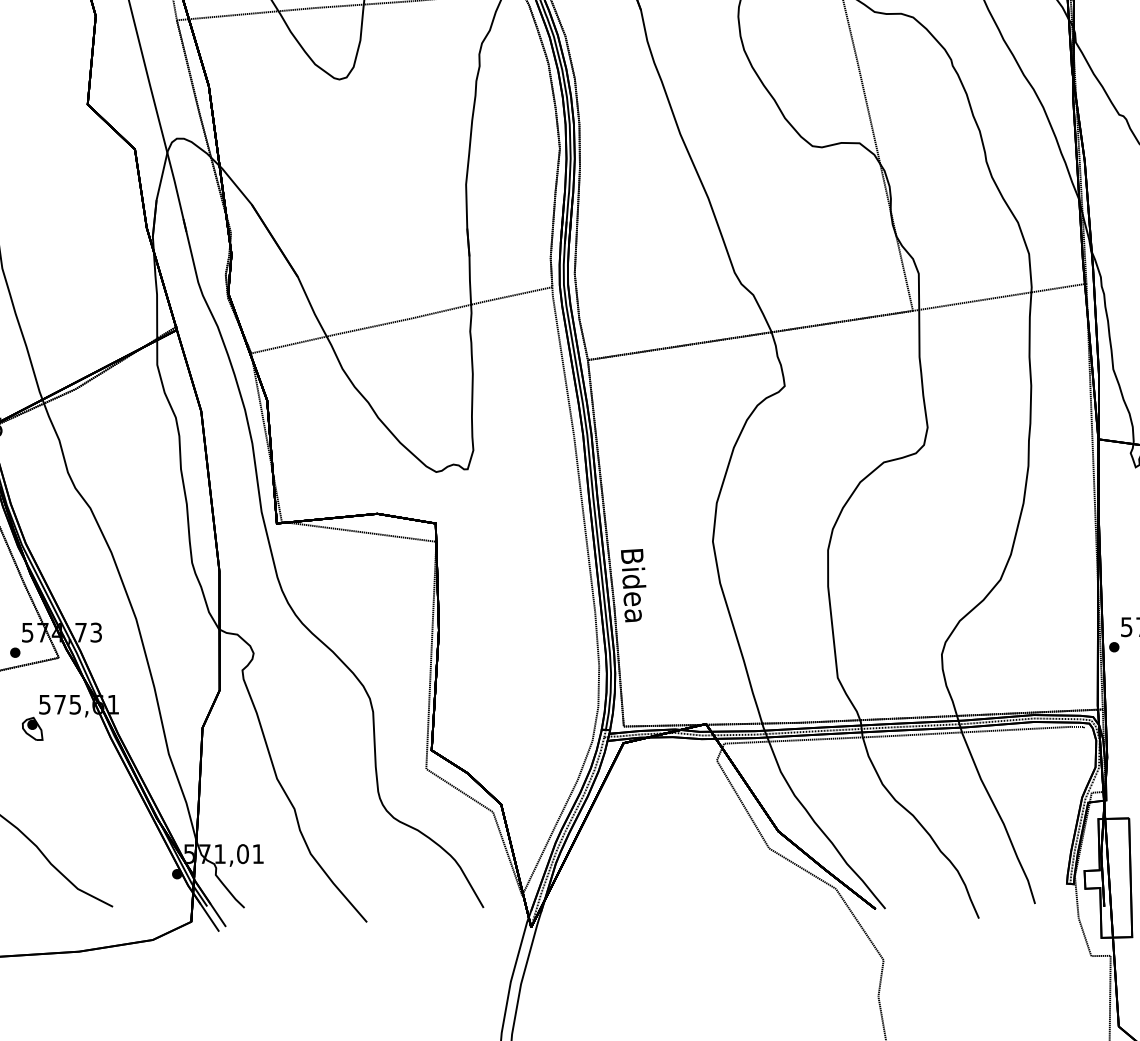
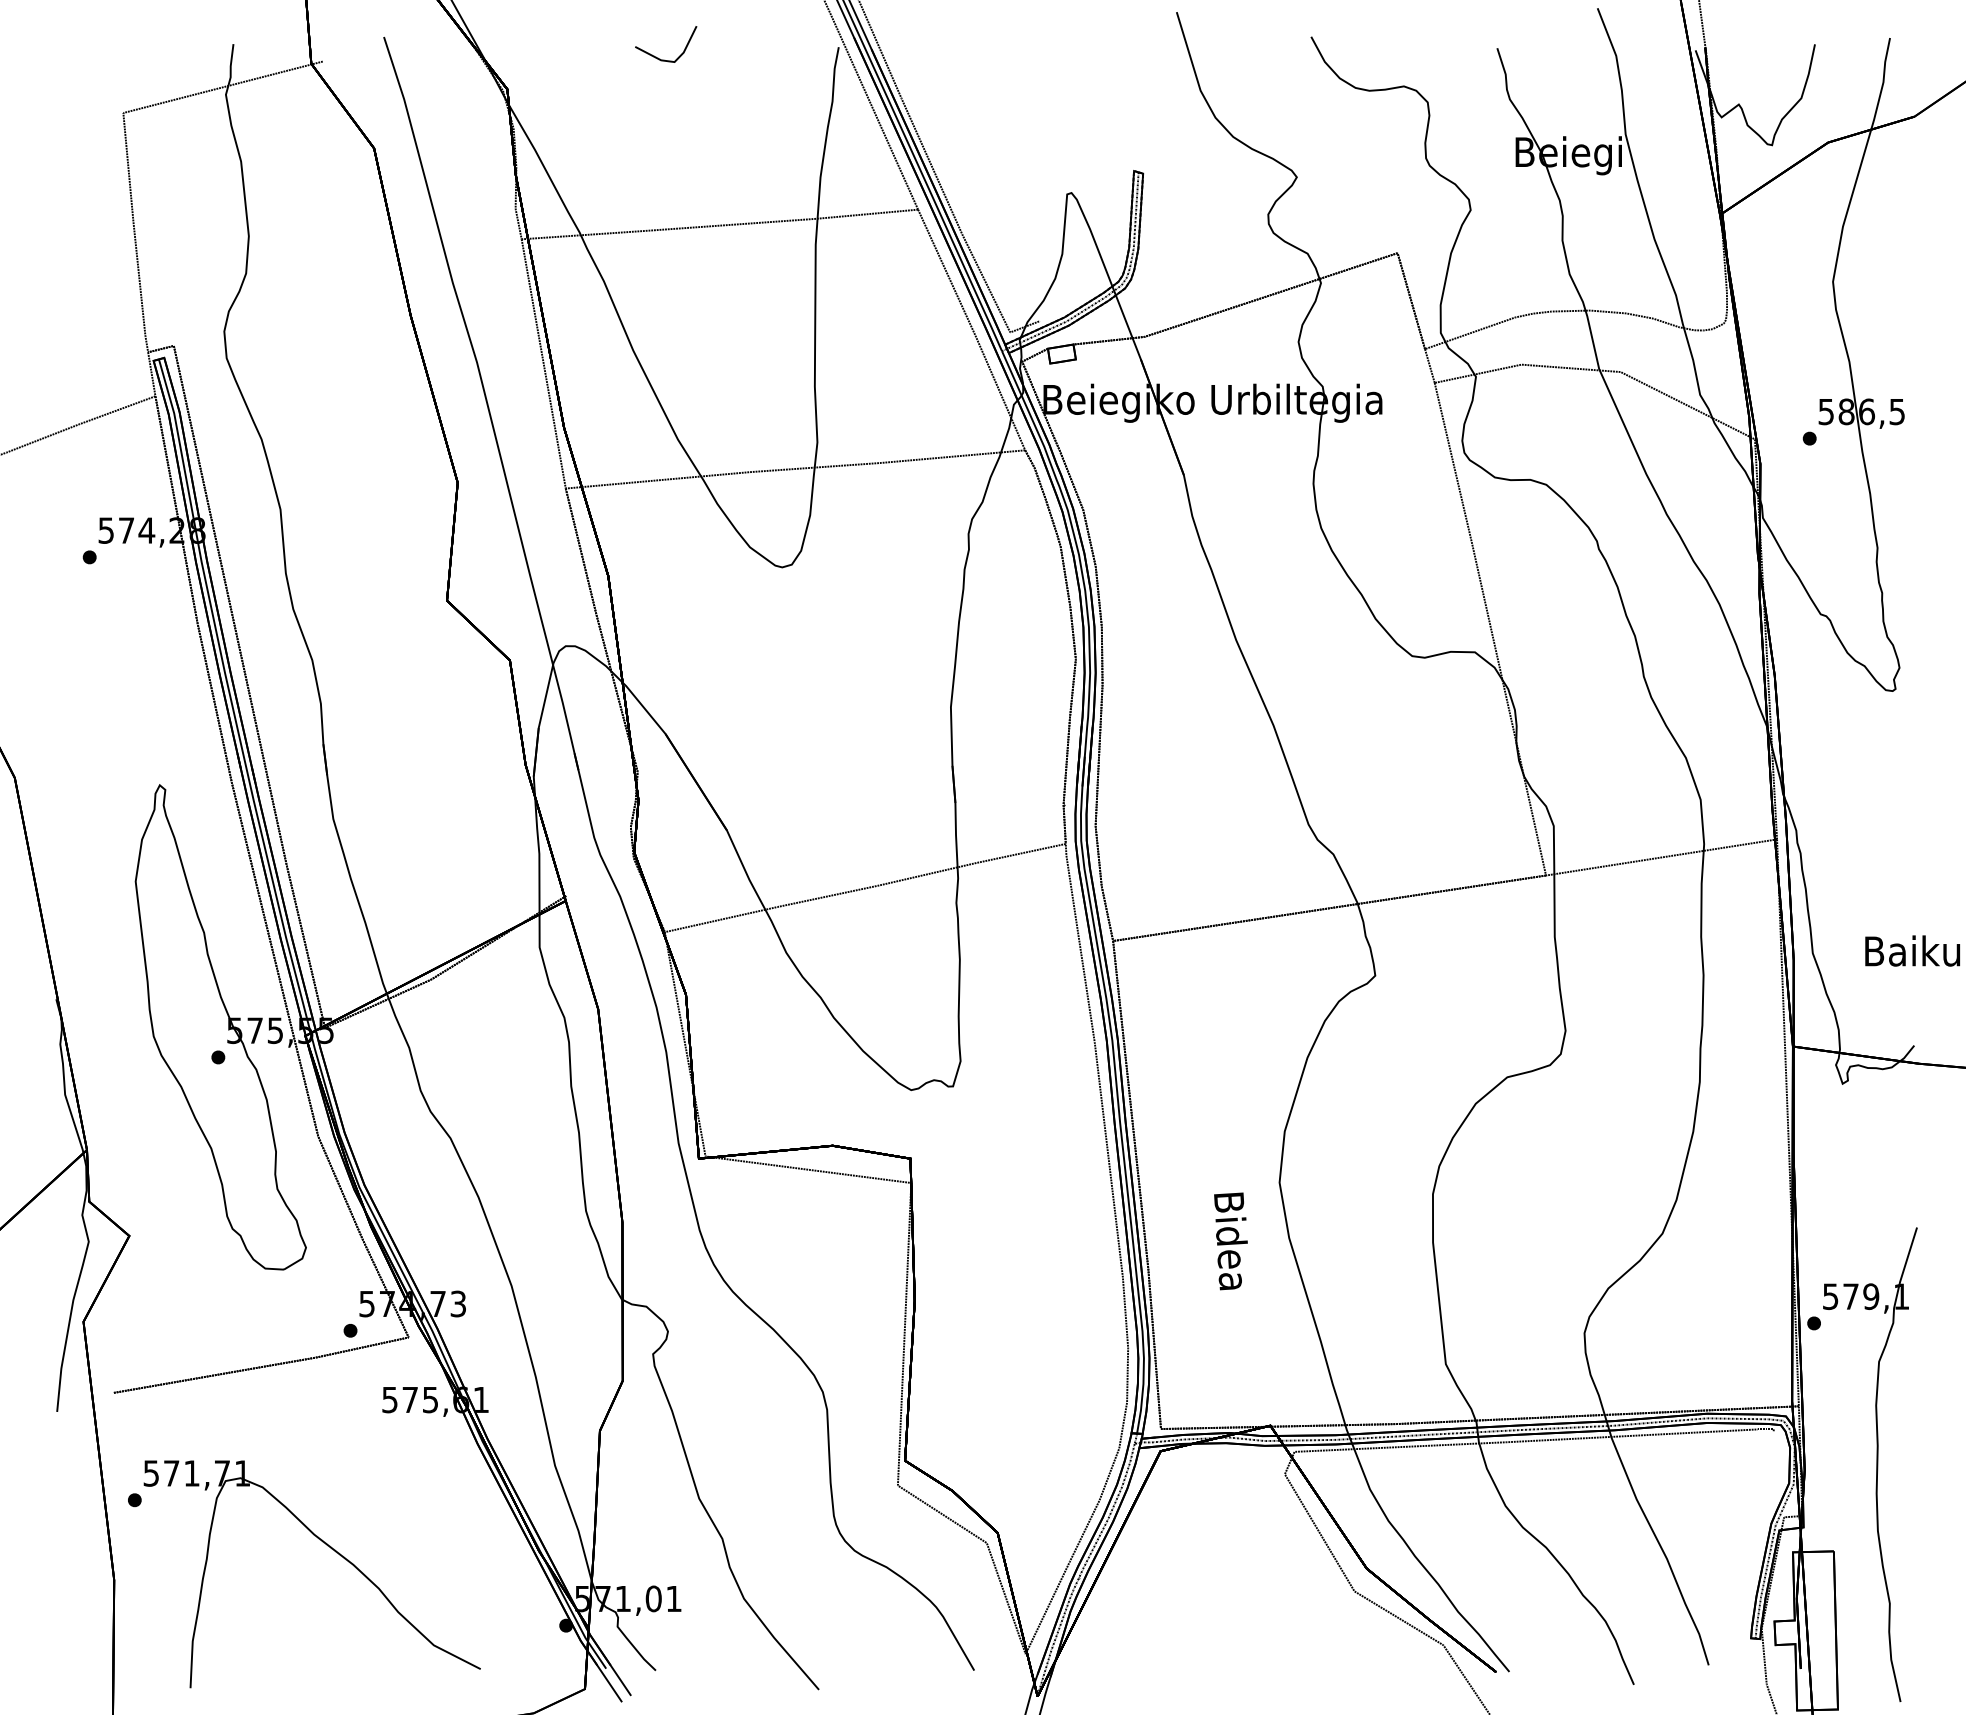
text: (633, 585) -> (1230, 1241), moved
part: (32, 728) -> (373, 1431), removed

